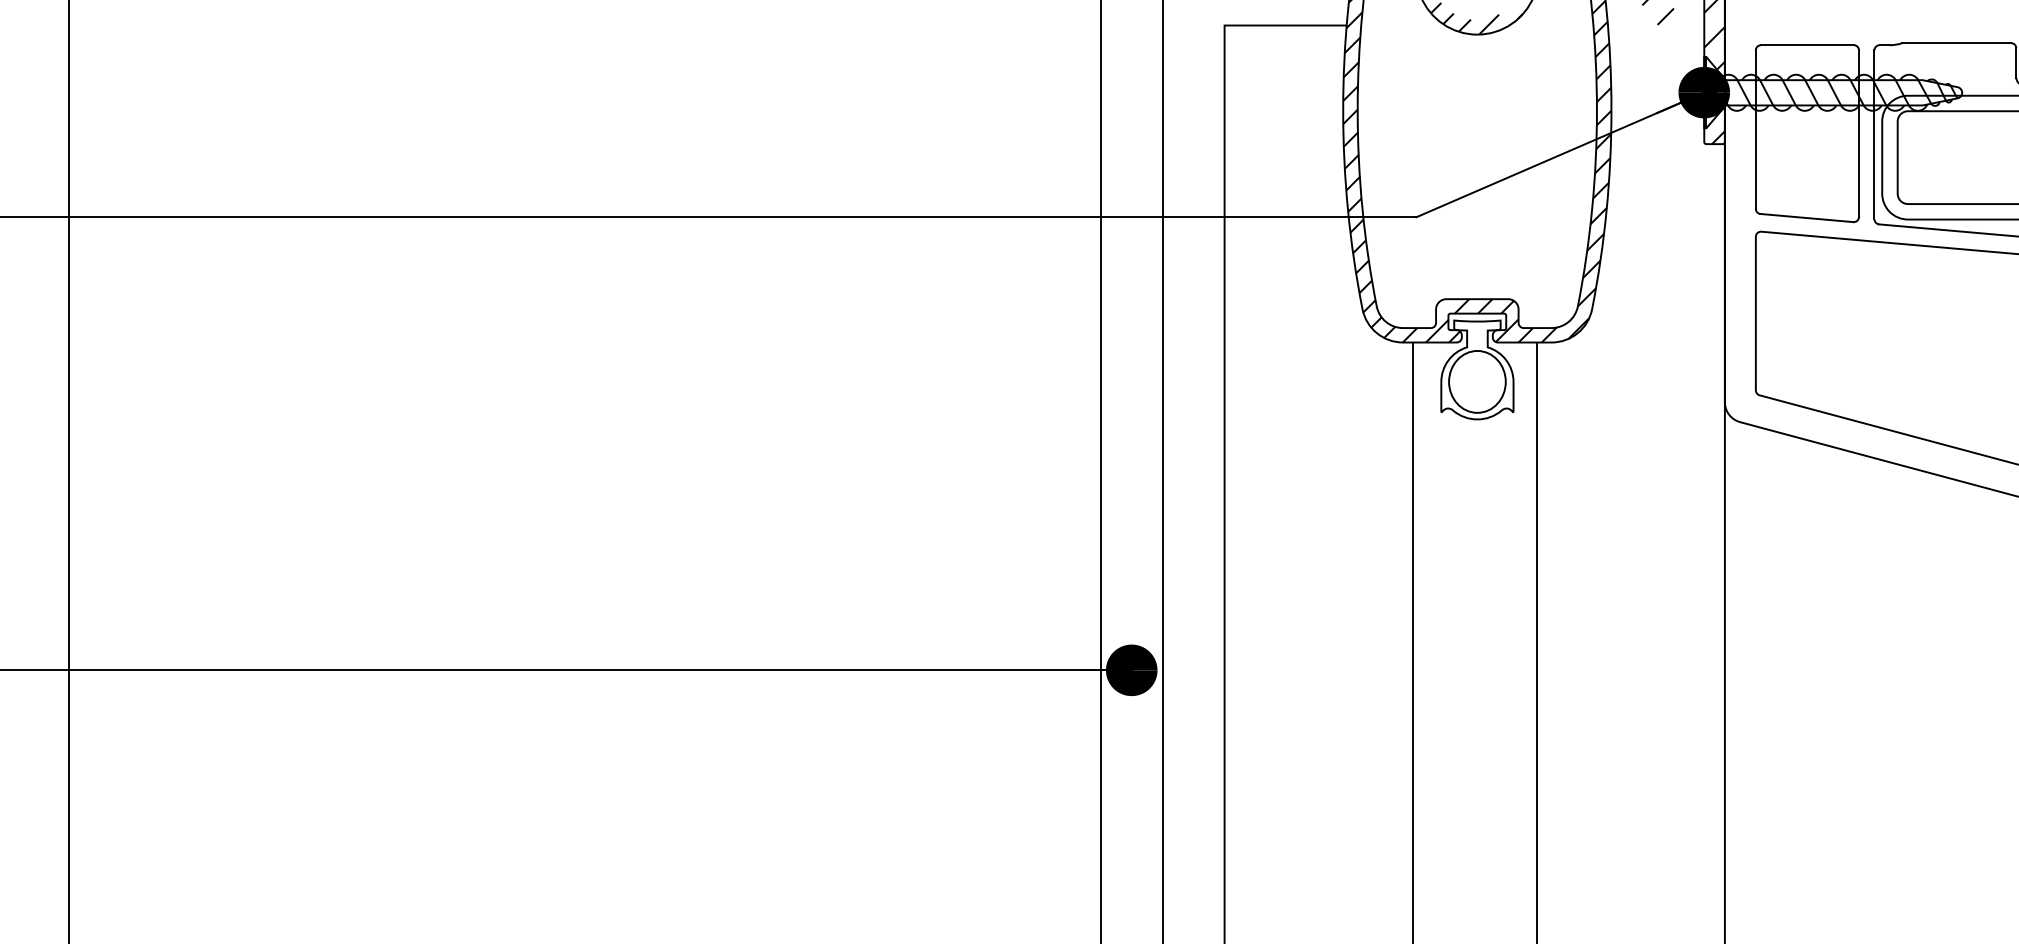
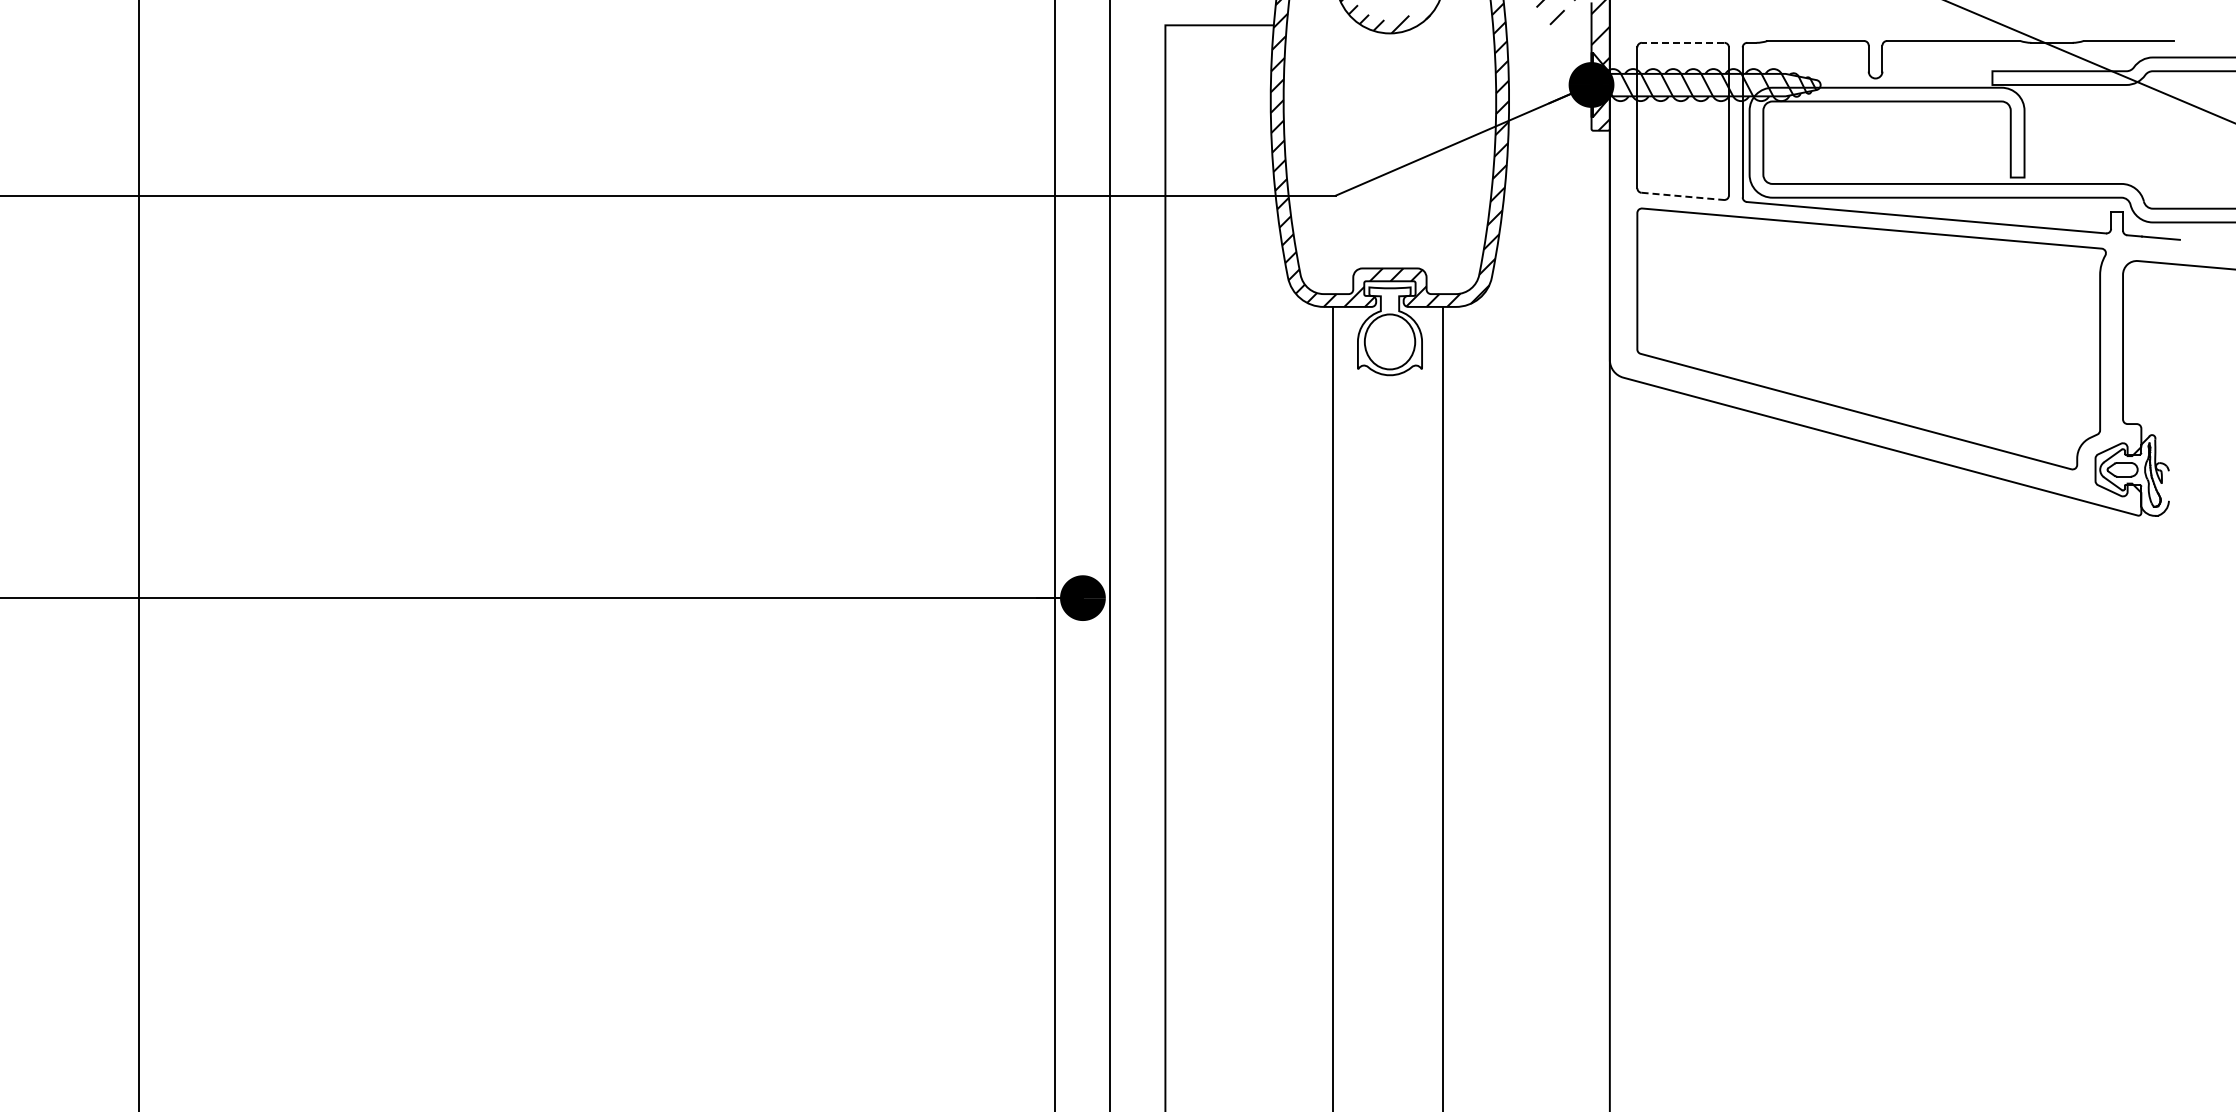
line: (1806, 44) -> (1682, 42), solid -> dashed
line: (1807, 218) -> (1683, 196), solid -> dashed

